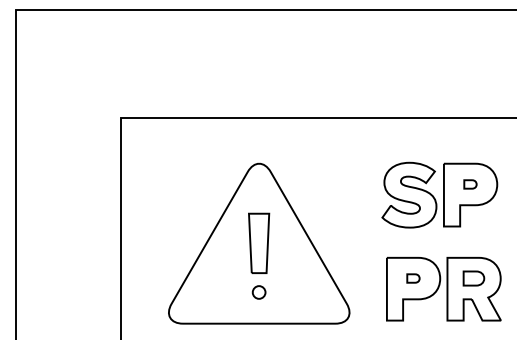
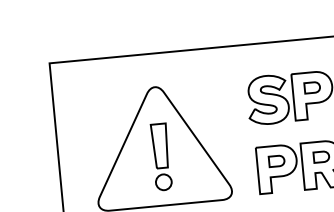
part: (470, 184) -> (312, 87), size x1.67
part: (413, 278) -> (276, 161), size x1.67
part: (258, 292) -> (163, 182), size x1.67

